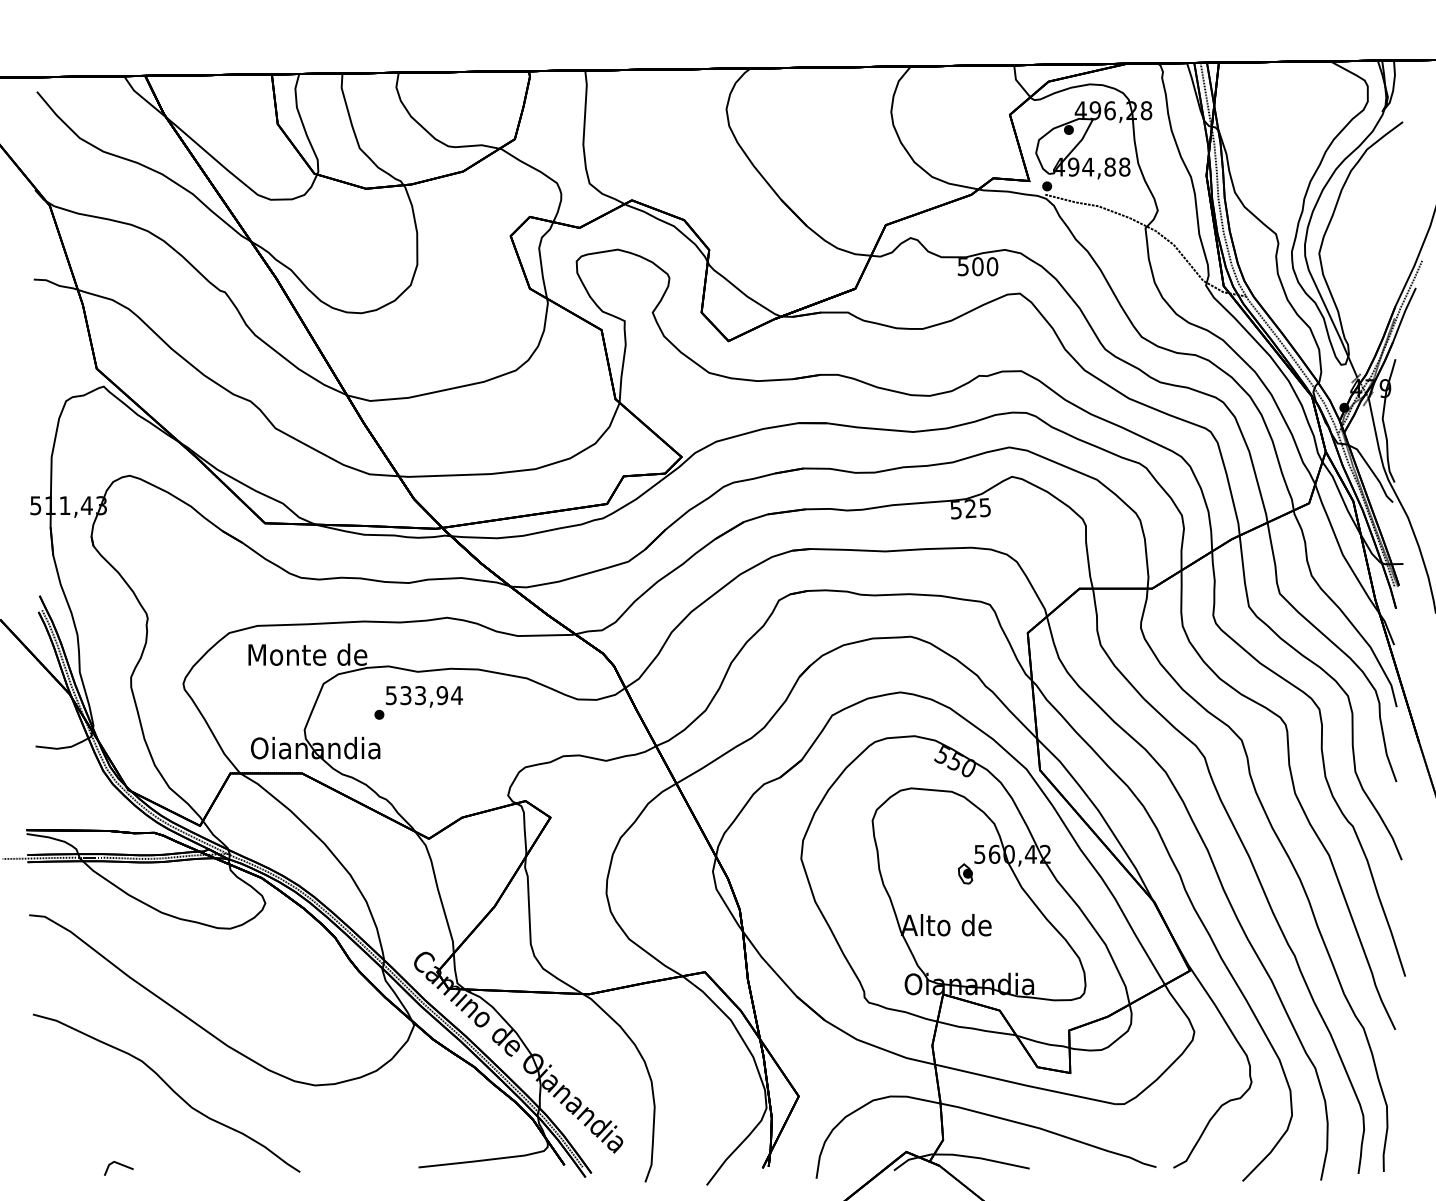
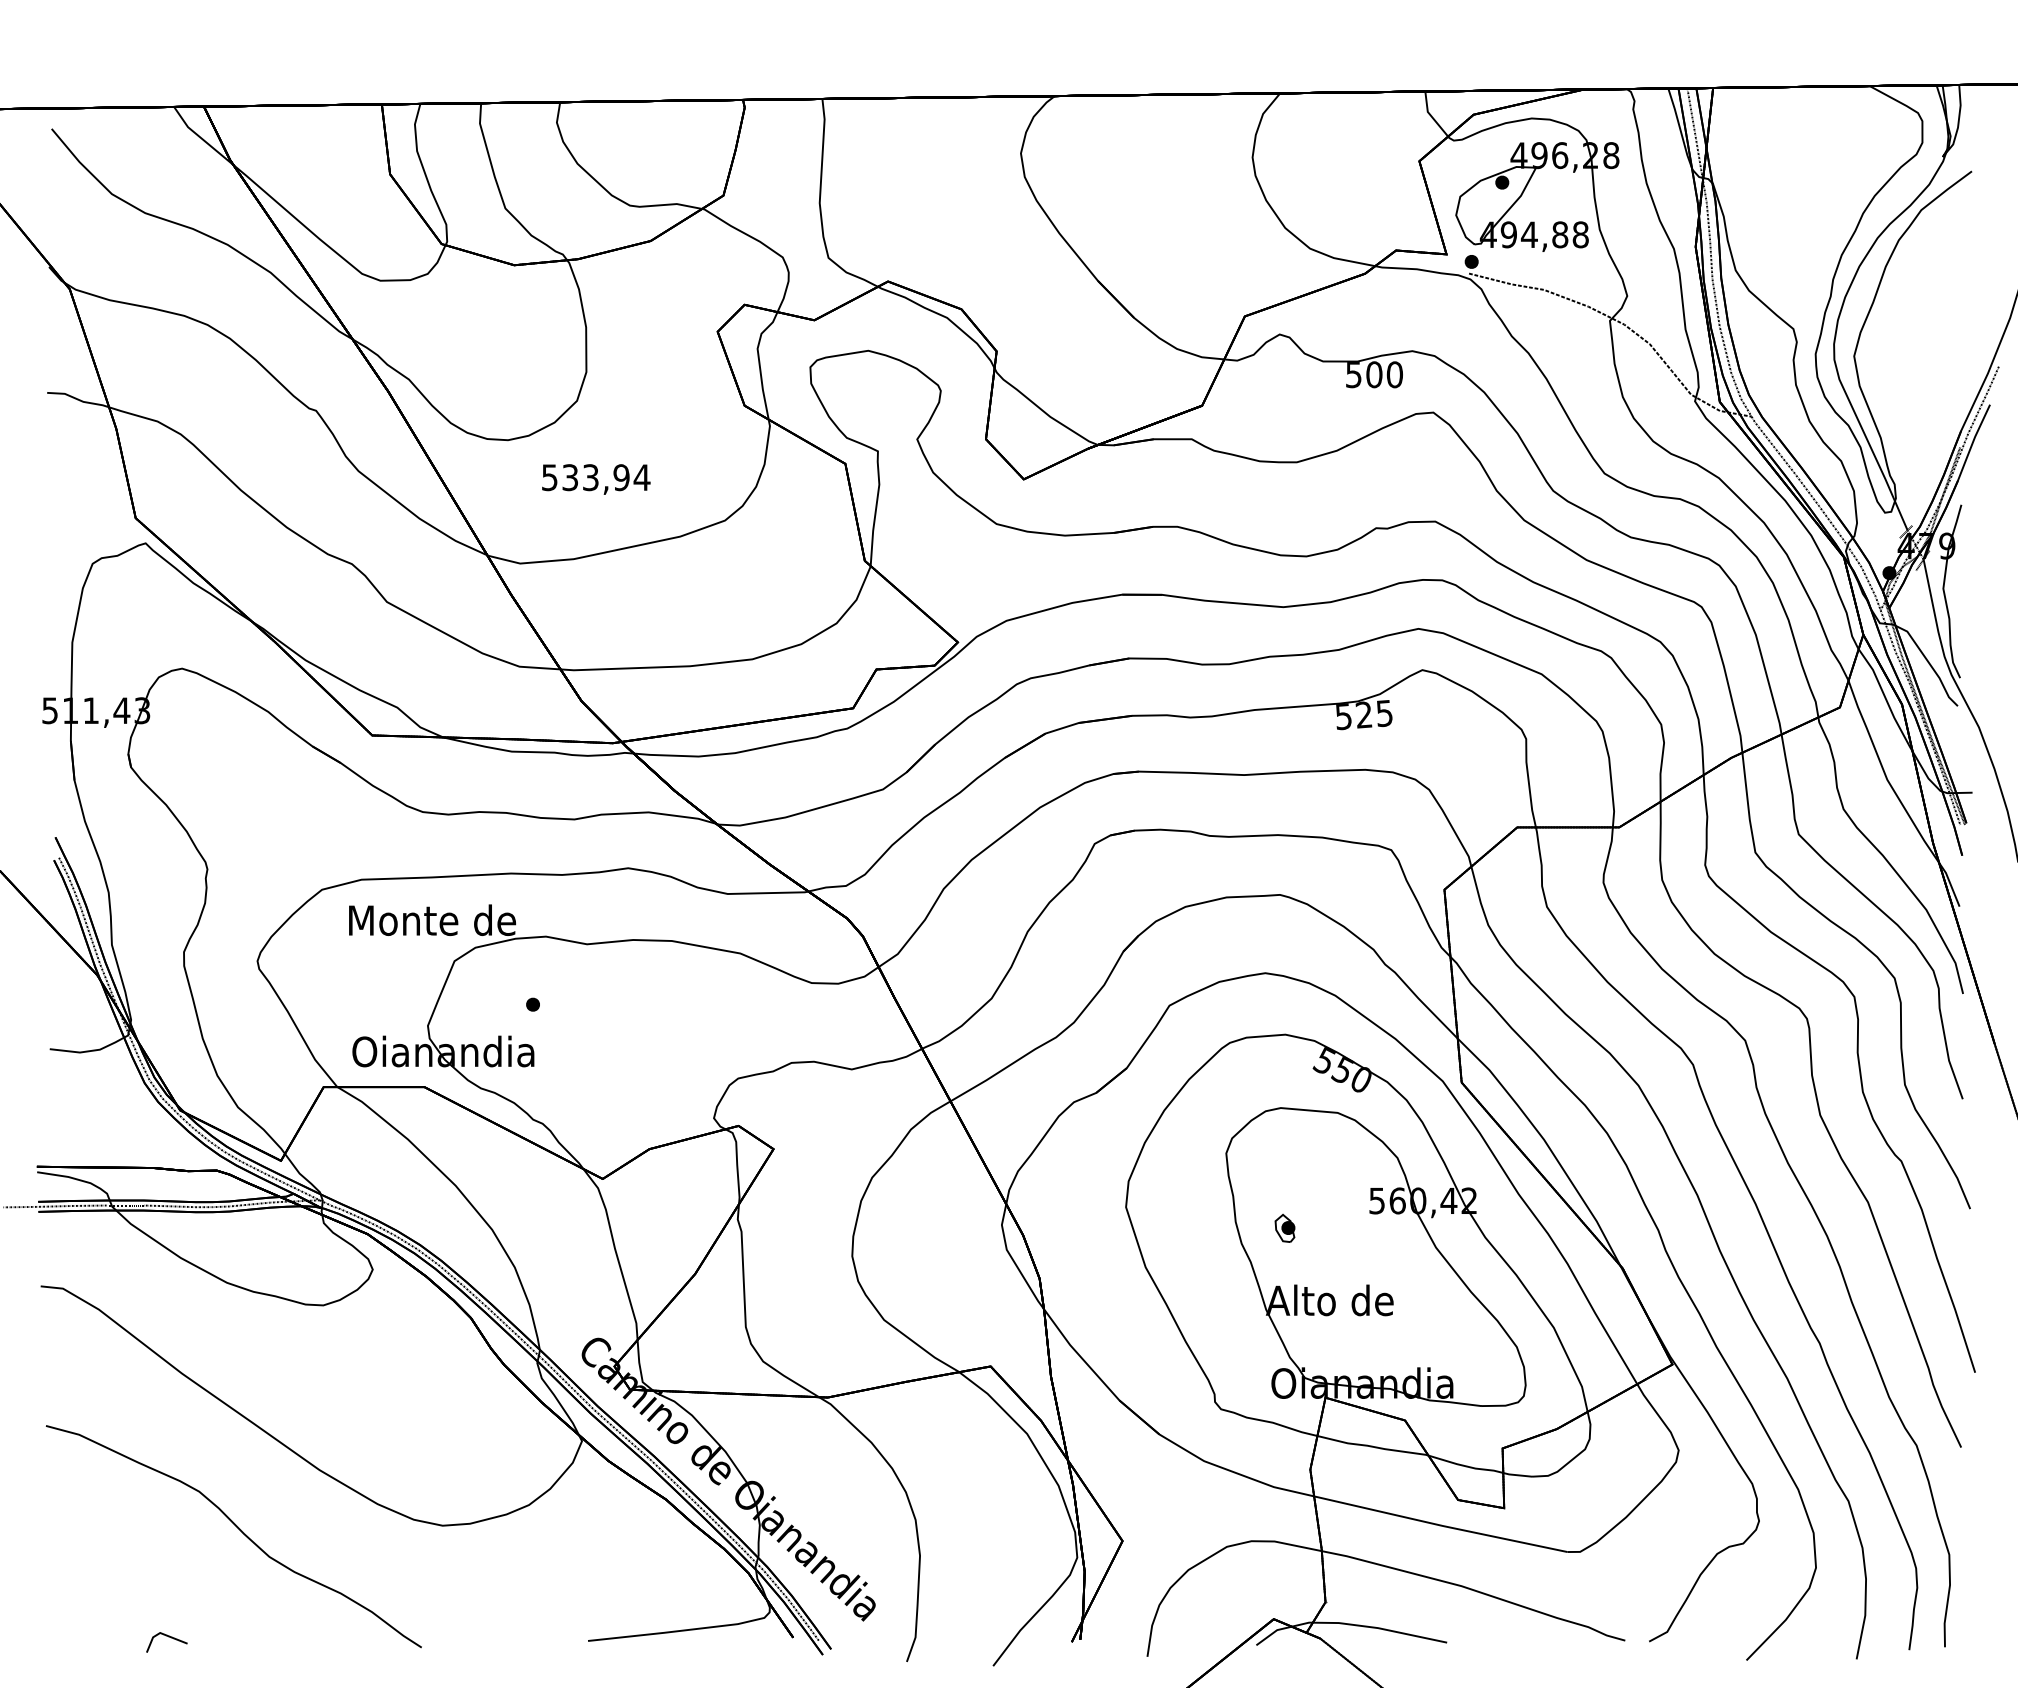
text: (424, 696) -> (596, 479), moved
part: (965, 873) -> (1284, 1227), moved

